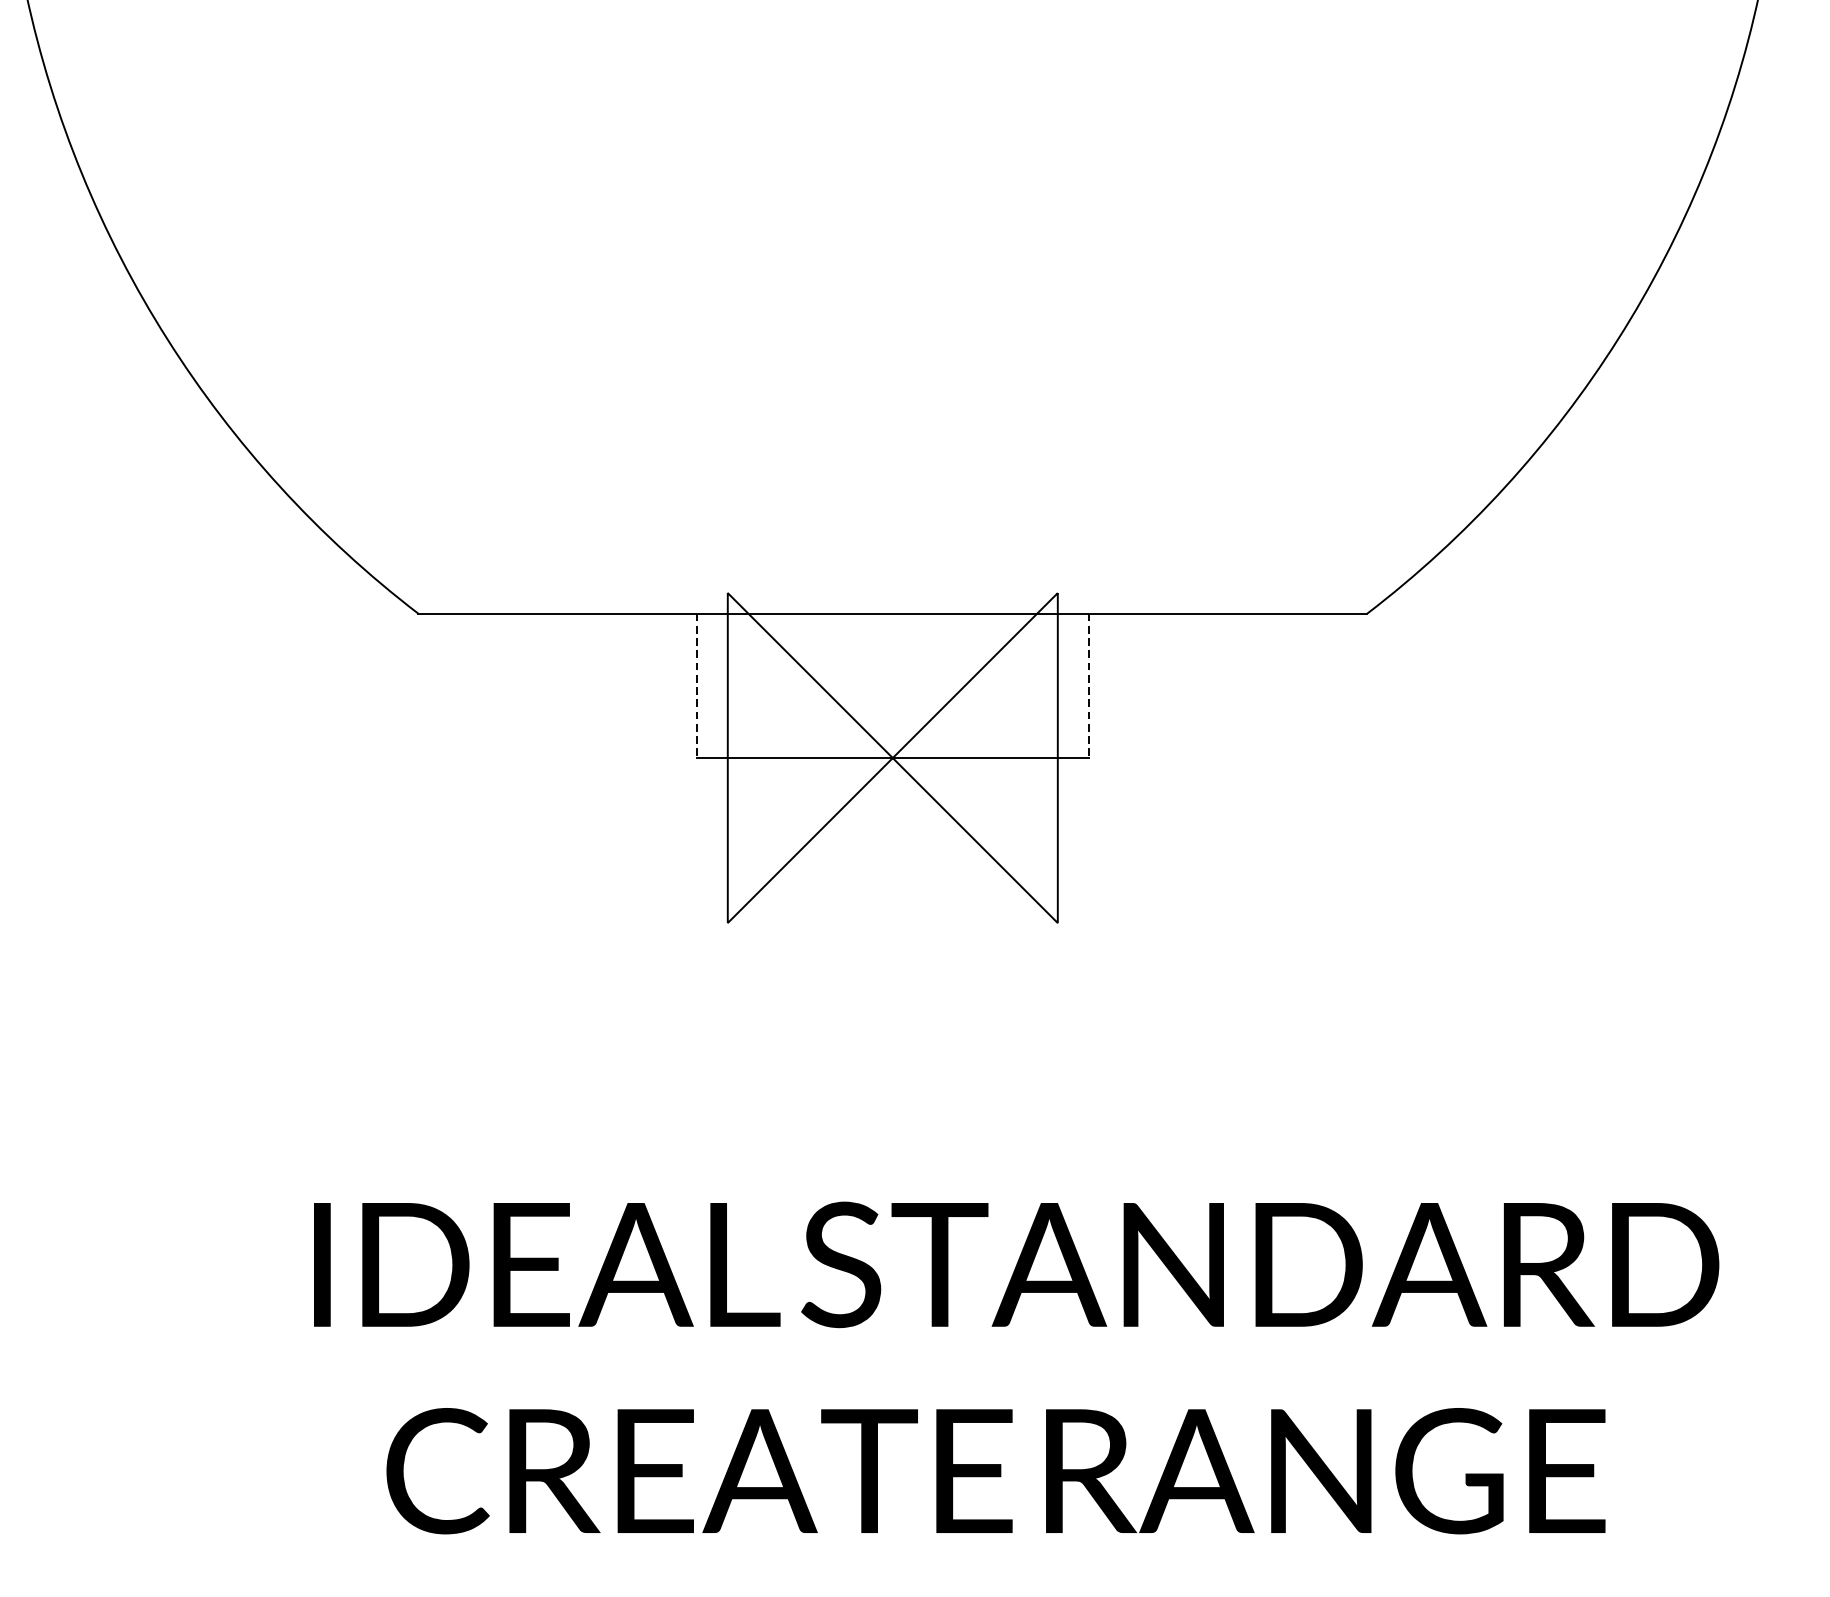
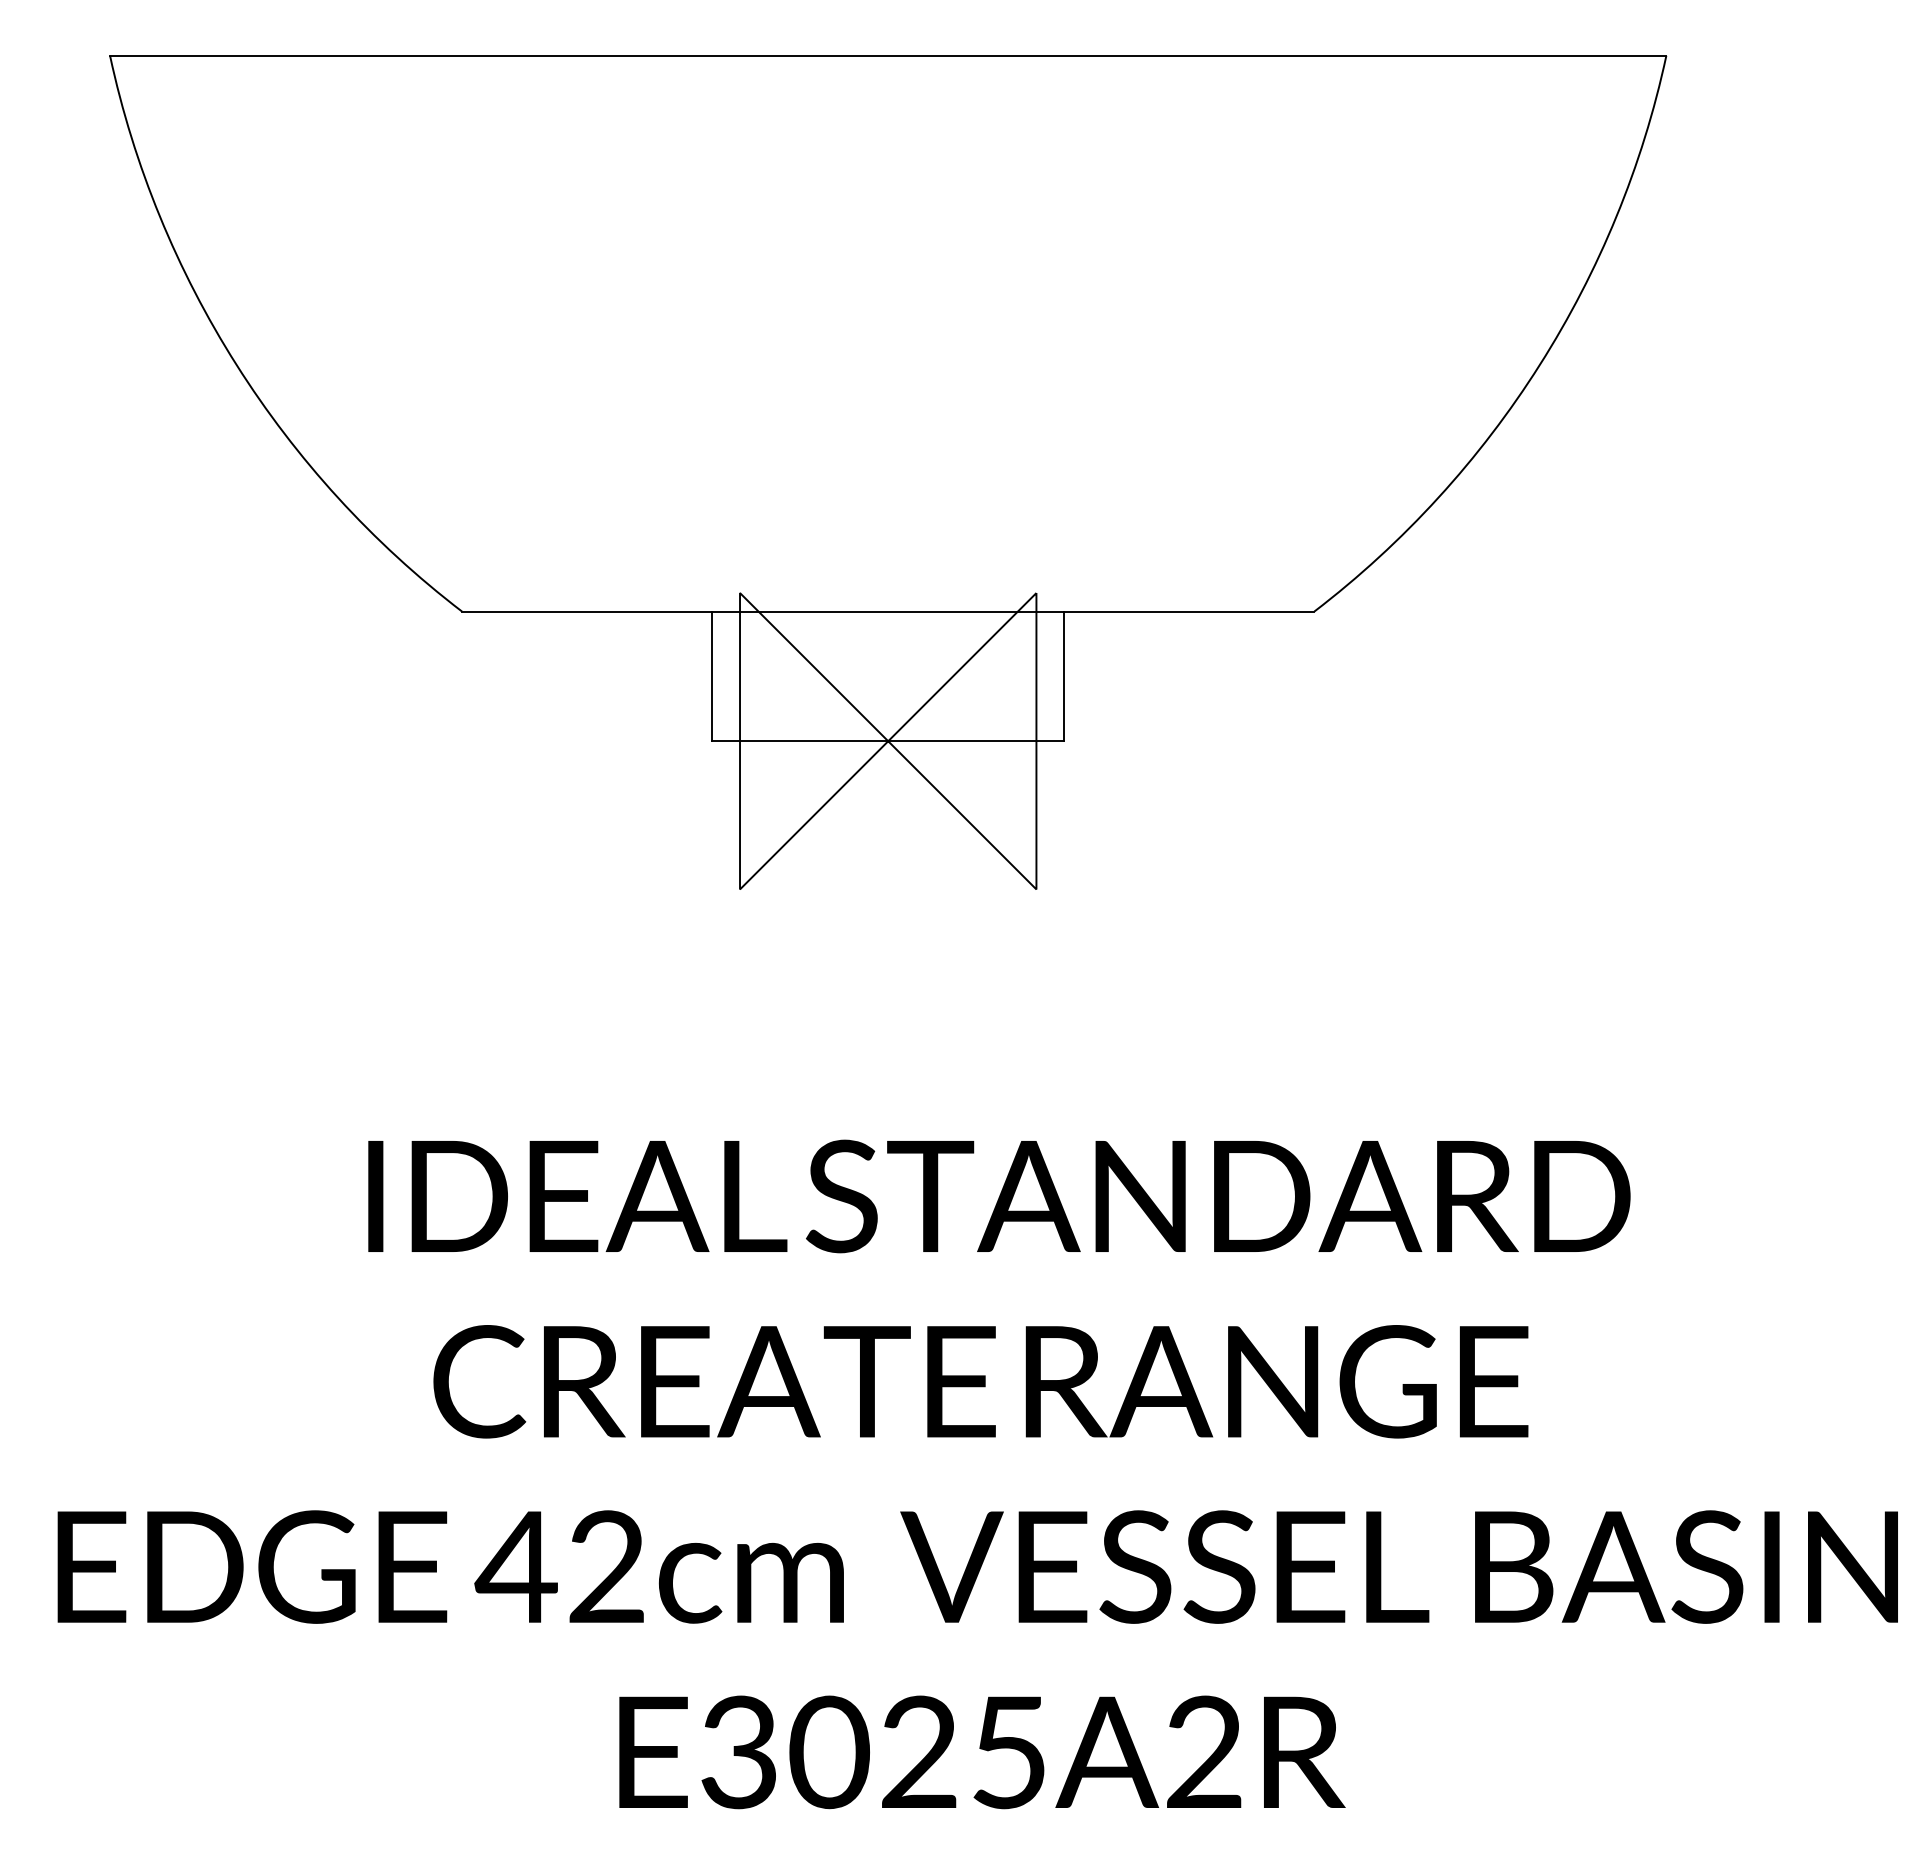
line: (697, 685) -> (712, 676), dashed -> solid
line: (1089, 685) -> (1064, 676), dashed -> solid

